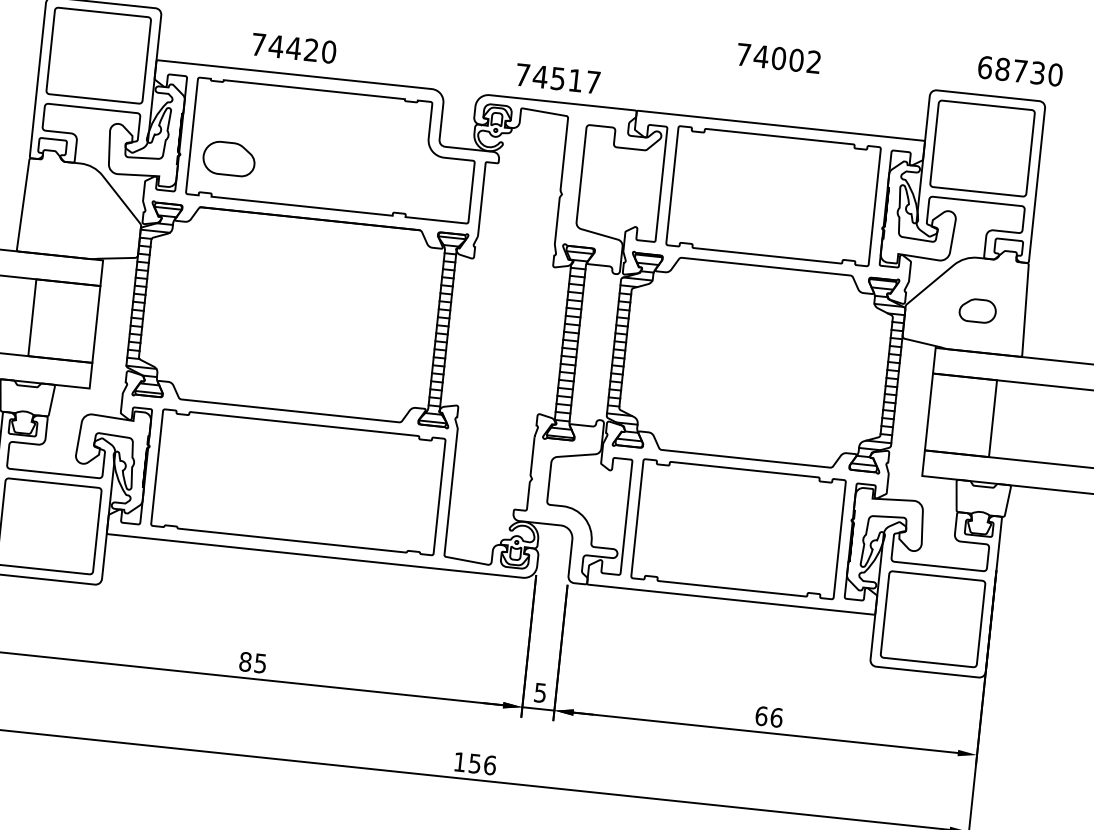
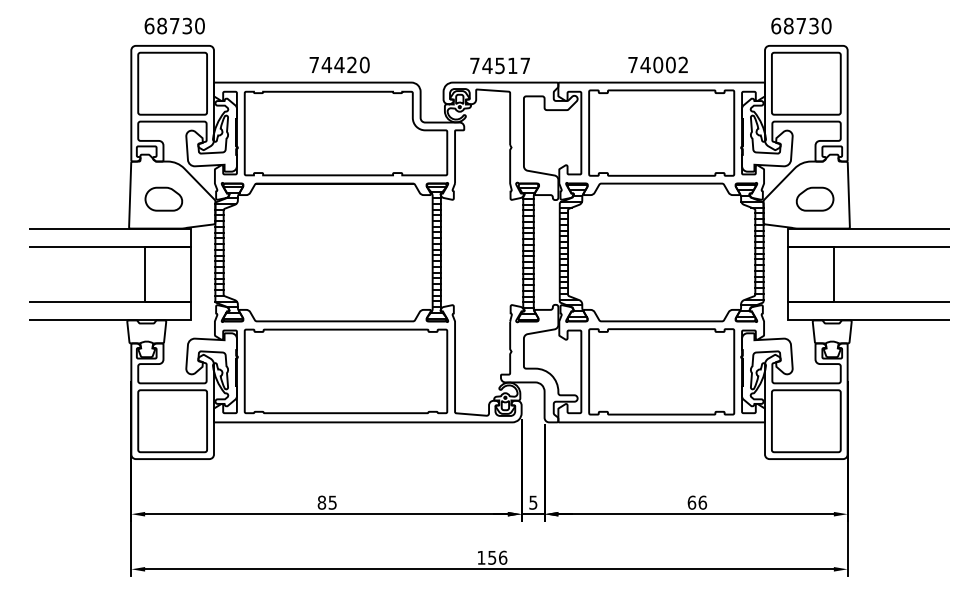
text: (293, 47) -> (339, 64), moved
text: (778, 57) -> (657, 64), moved
text: (1020, 70) -> (801, 25), moved
part: (228, 157) -> (163, 198), moved
part: (977, 309) -> (814, 198), size x1.43

